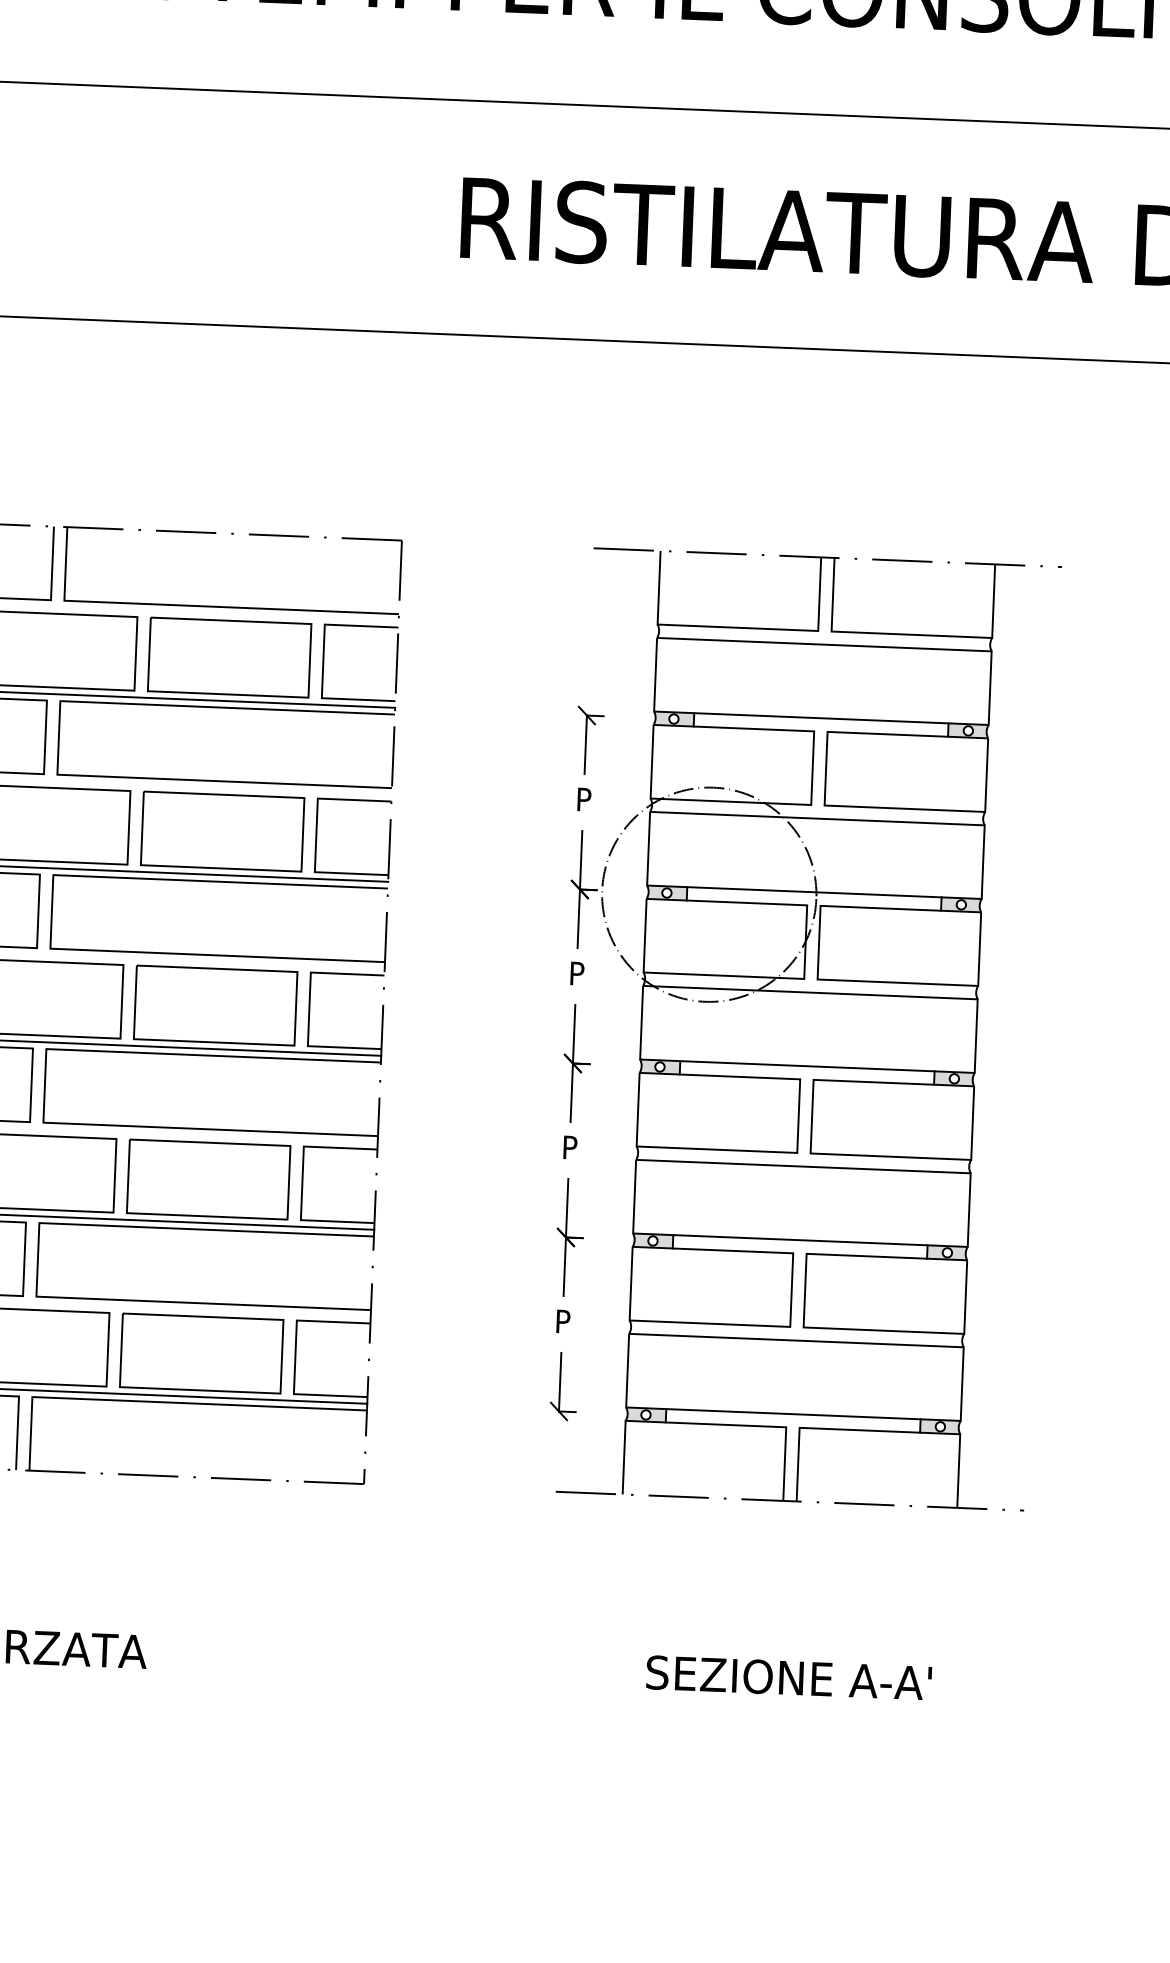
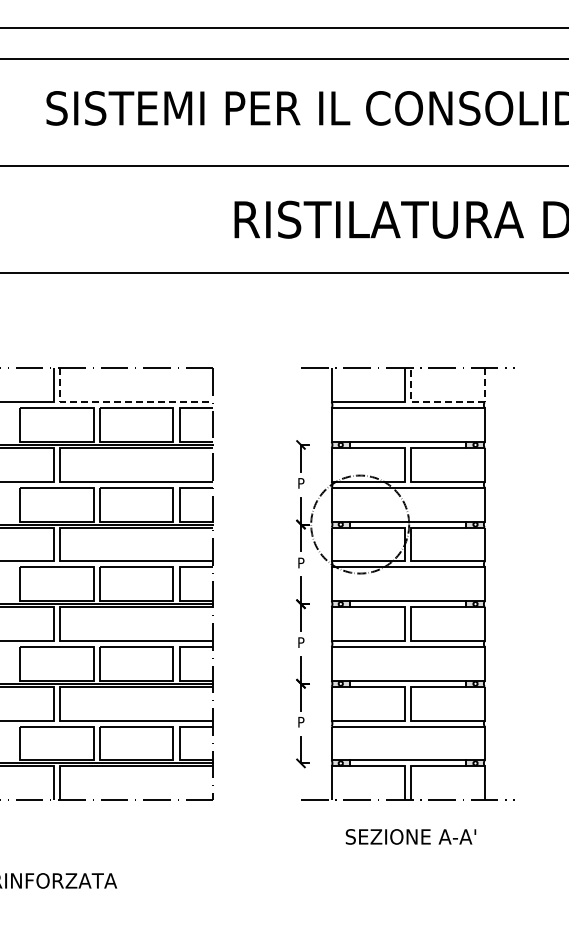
line: (194, 606) -> (119, 402), solid -> dashed
line: (910, 635) -> (447, 402), solid -> dashed
text: (788, 1677) -> (410, 836), moved

